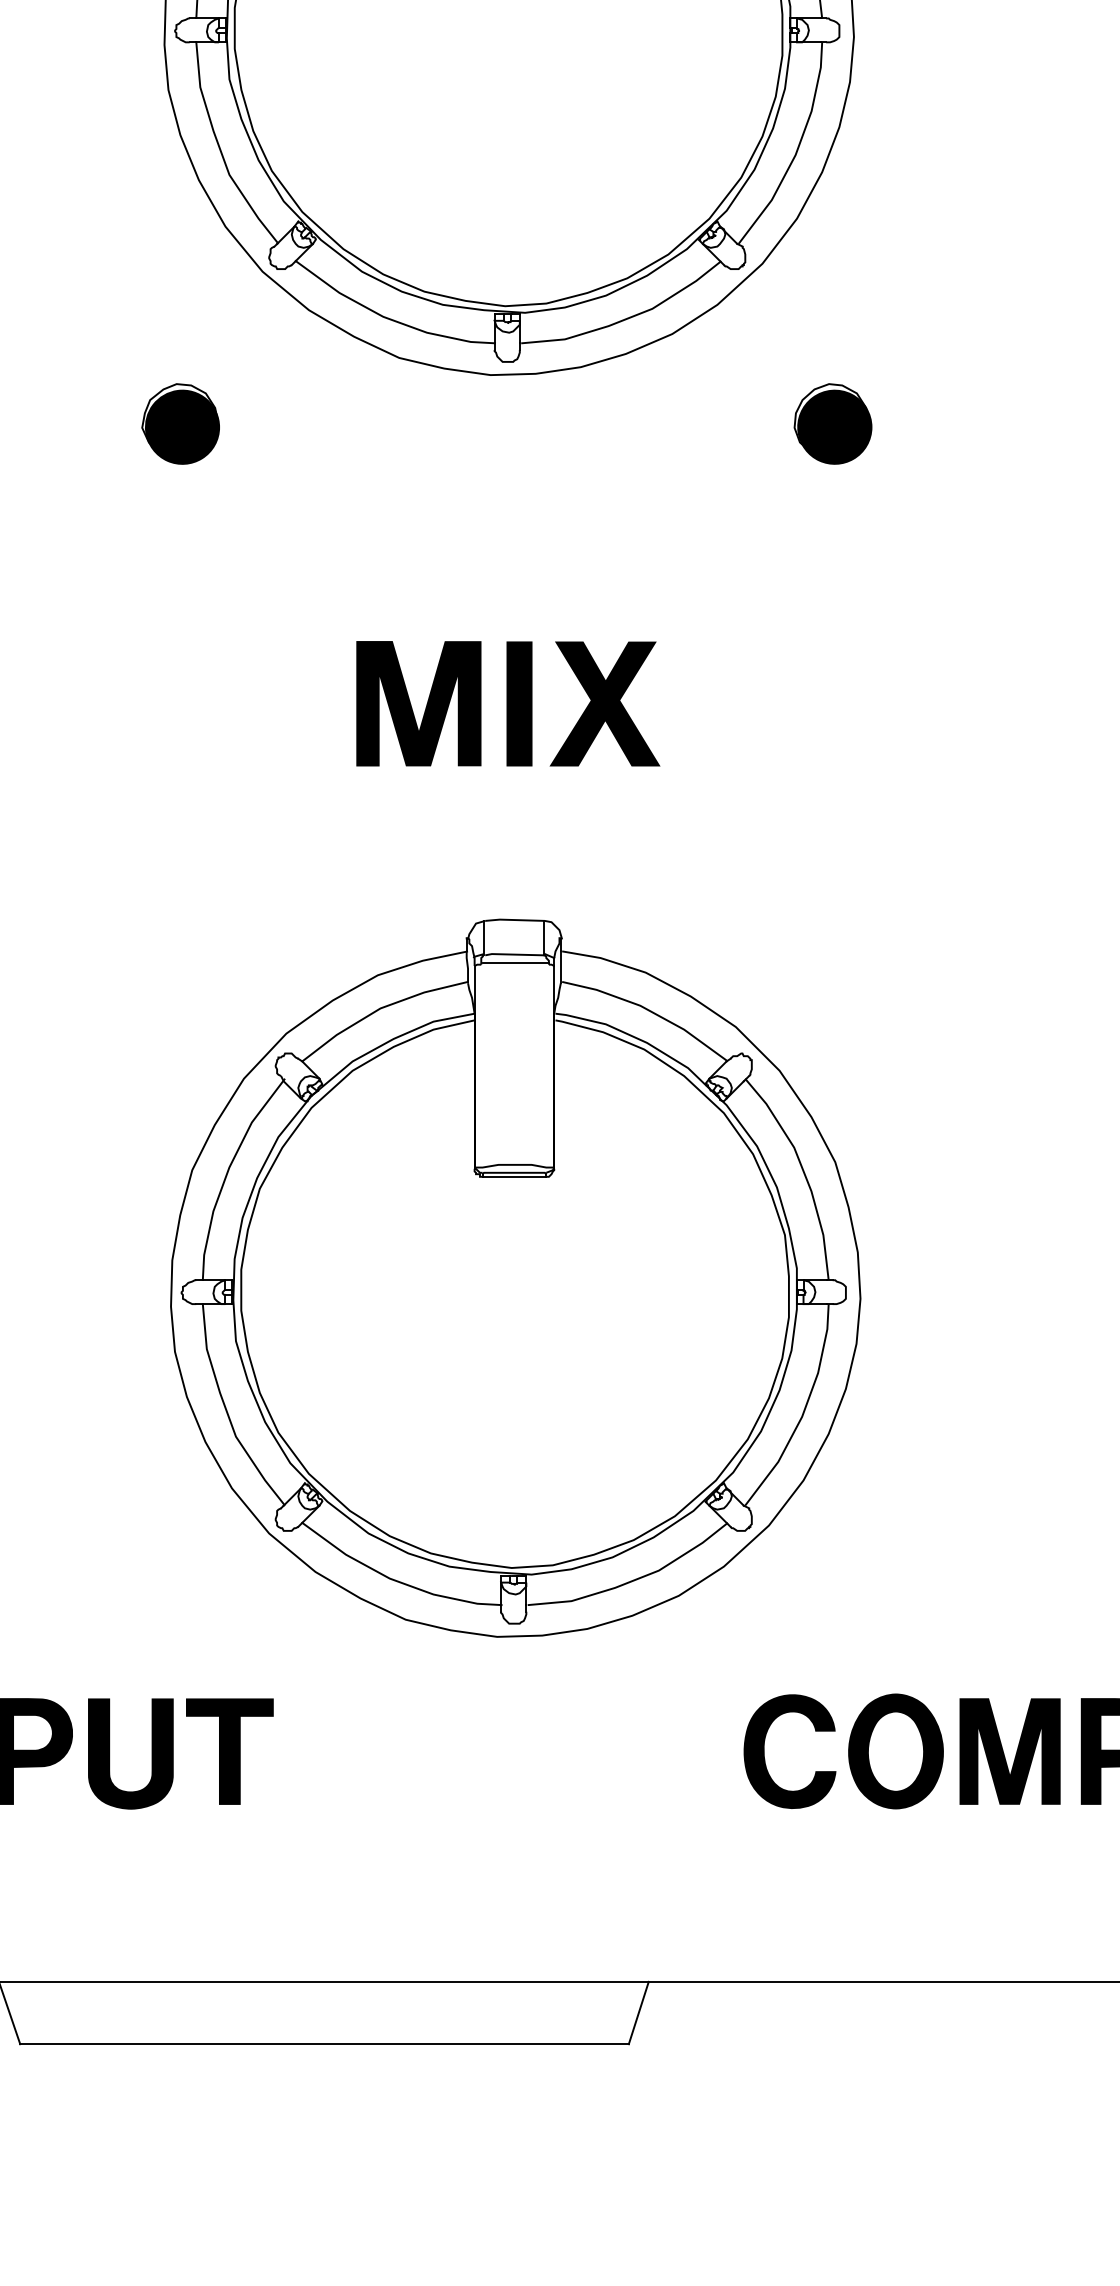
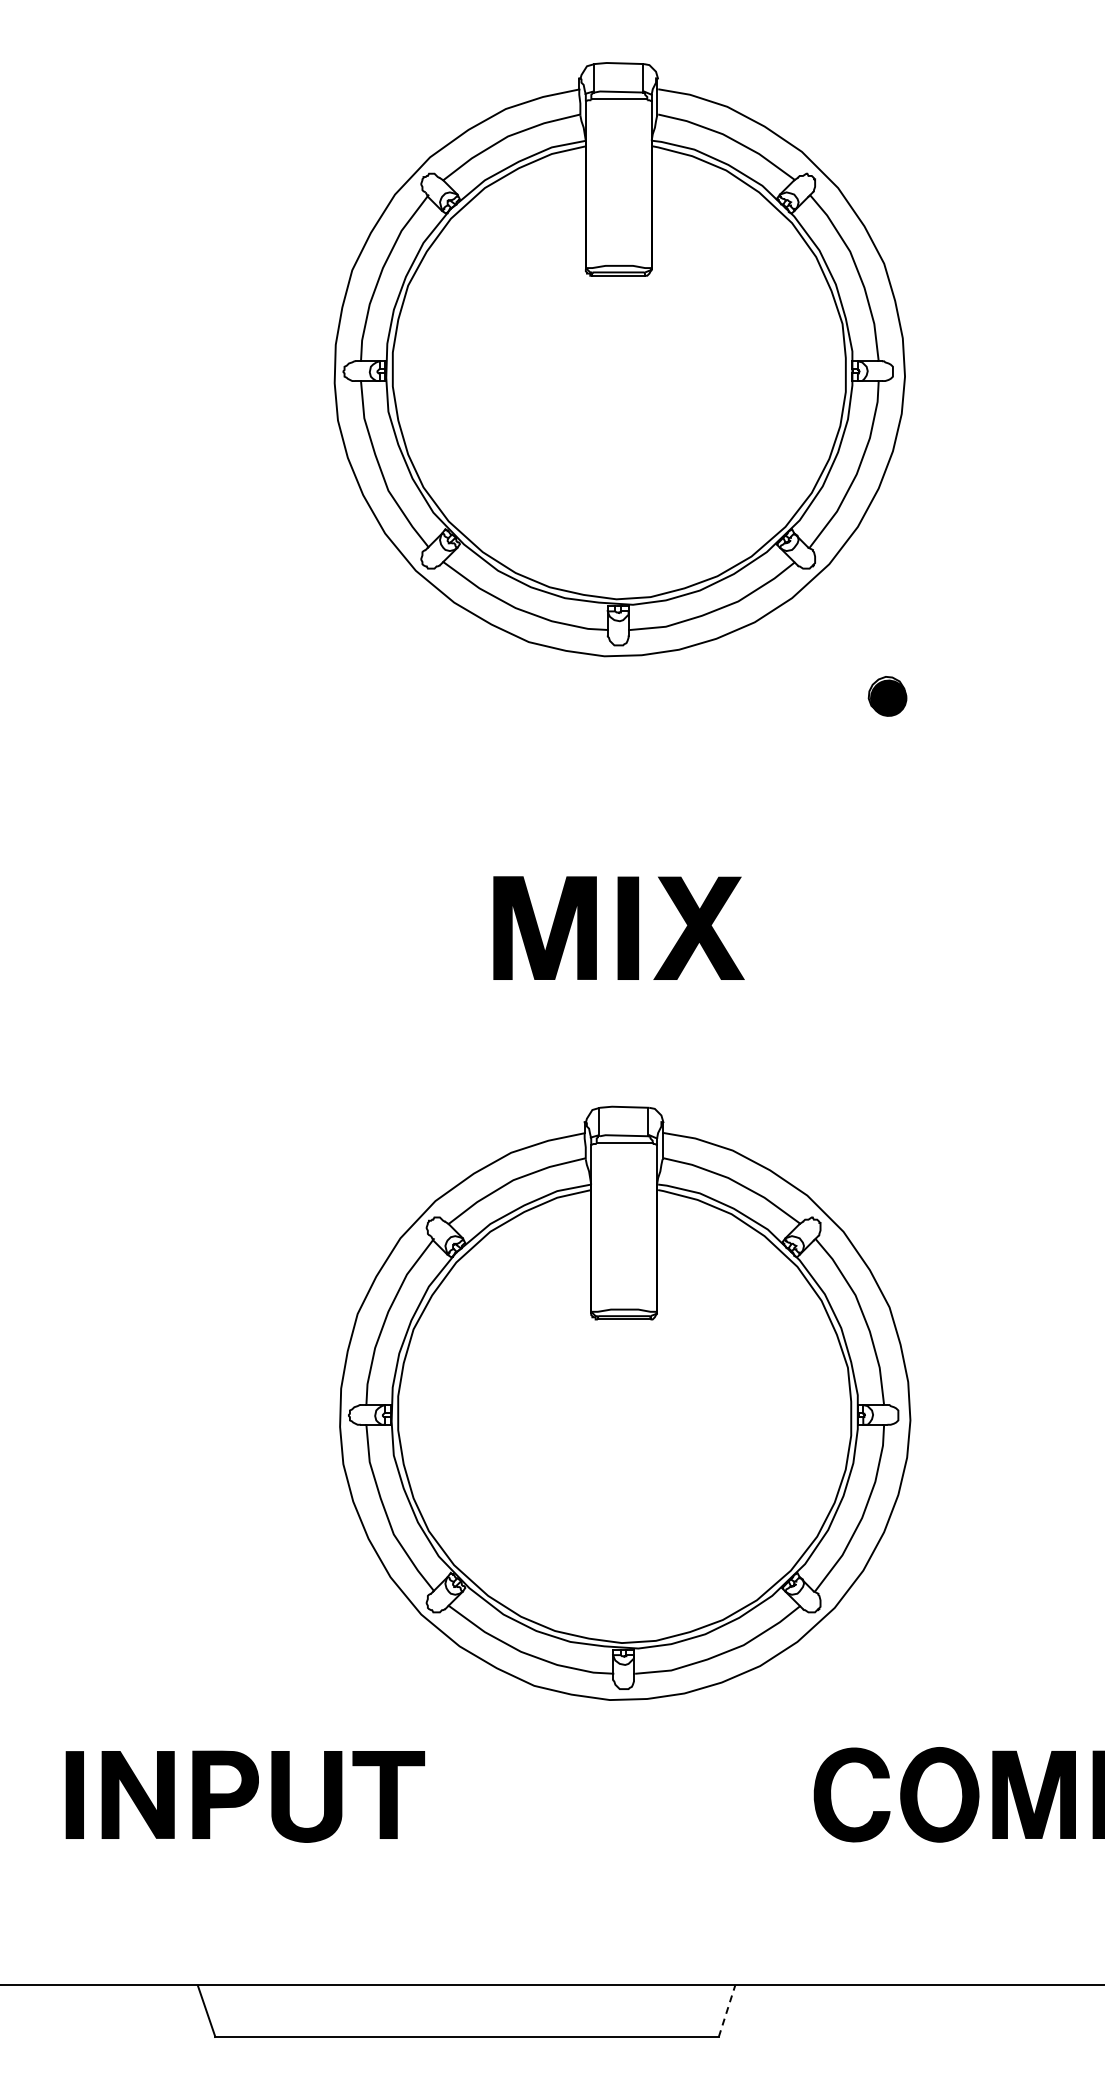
part: (179, 423) -> (347, 696), removed
part: (832, 423) -> (887, 696), size x0.6
line: (639, 2012) -> (727, 2010), solid -> dashed

